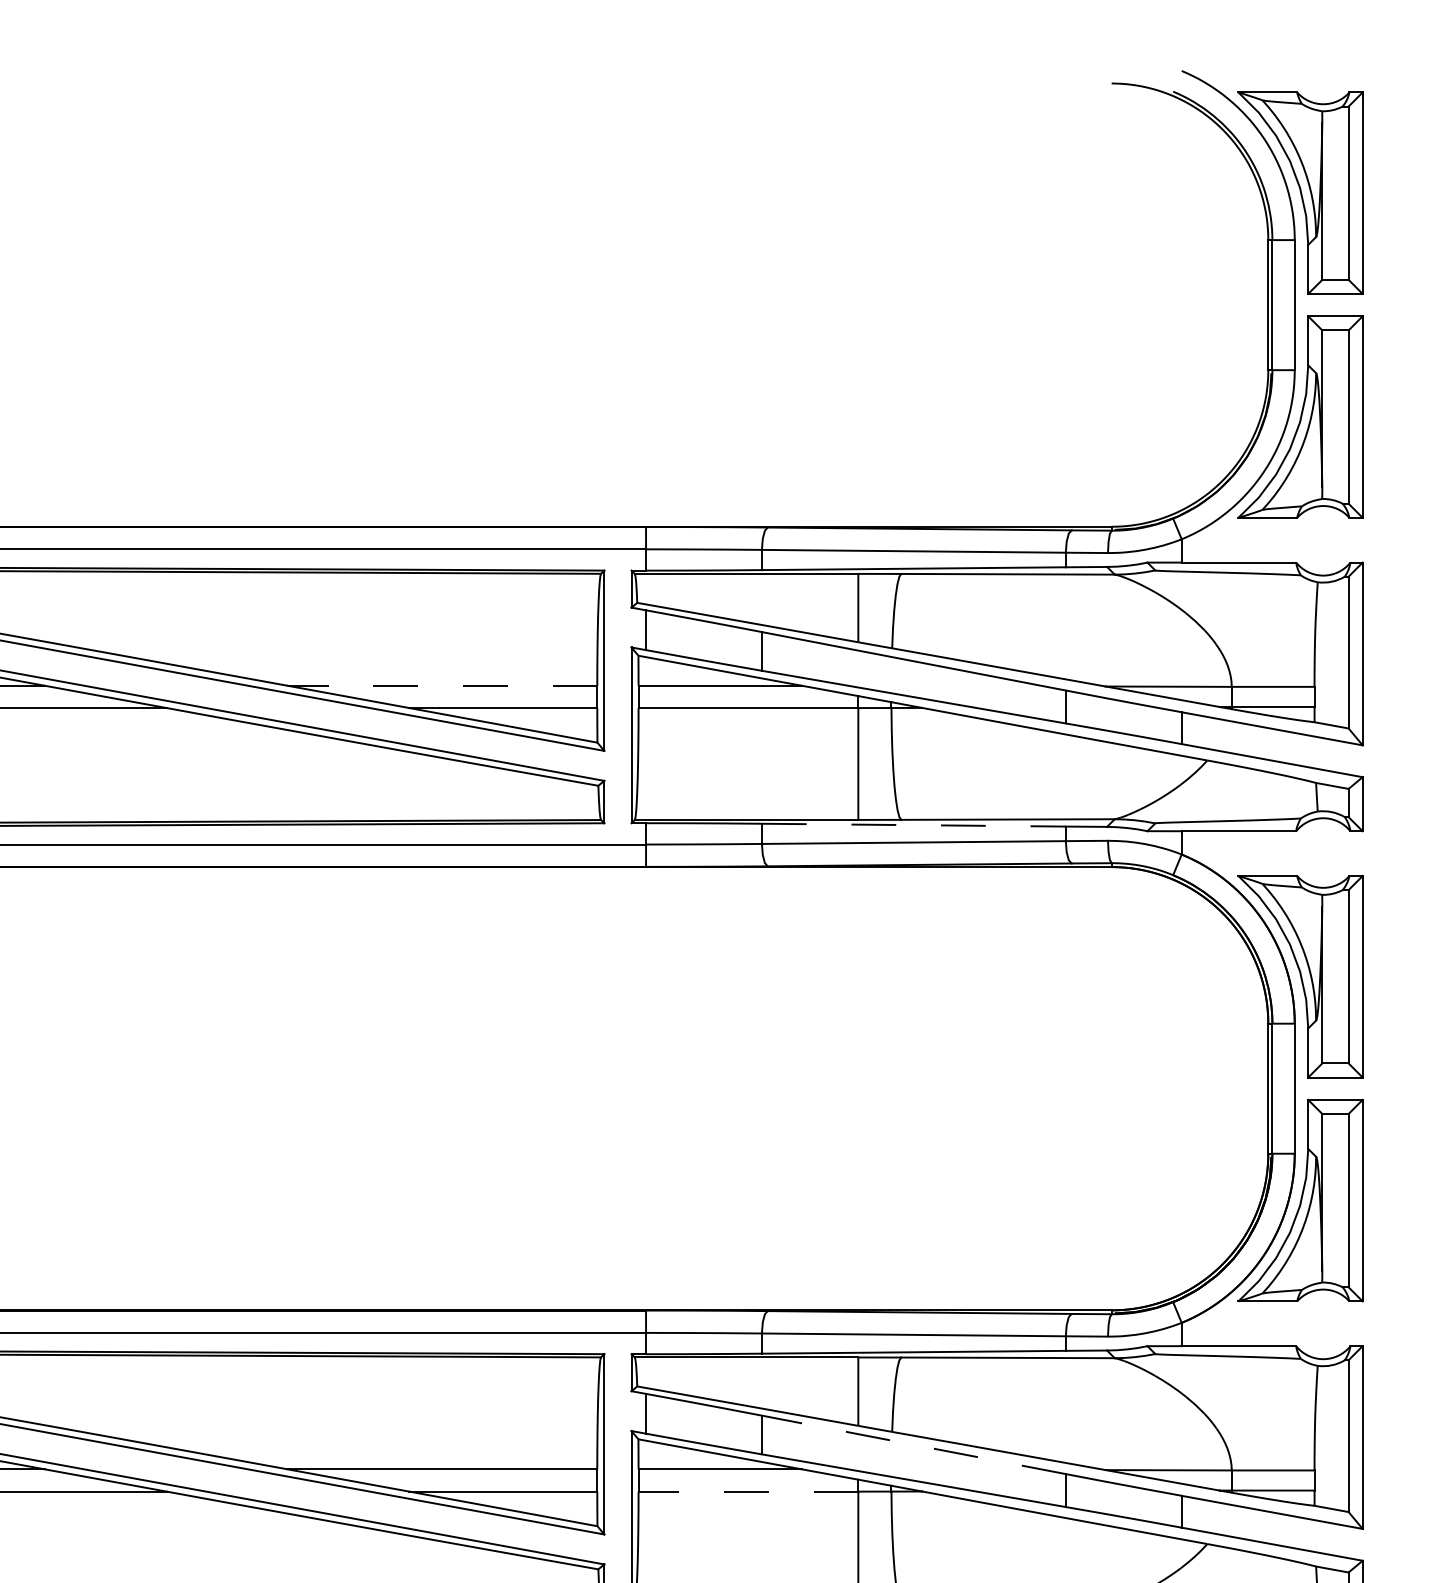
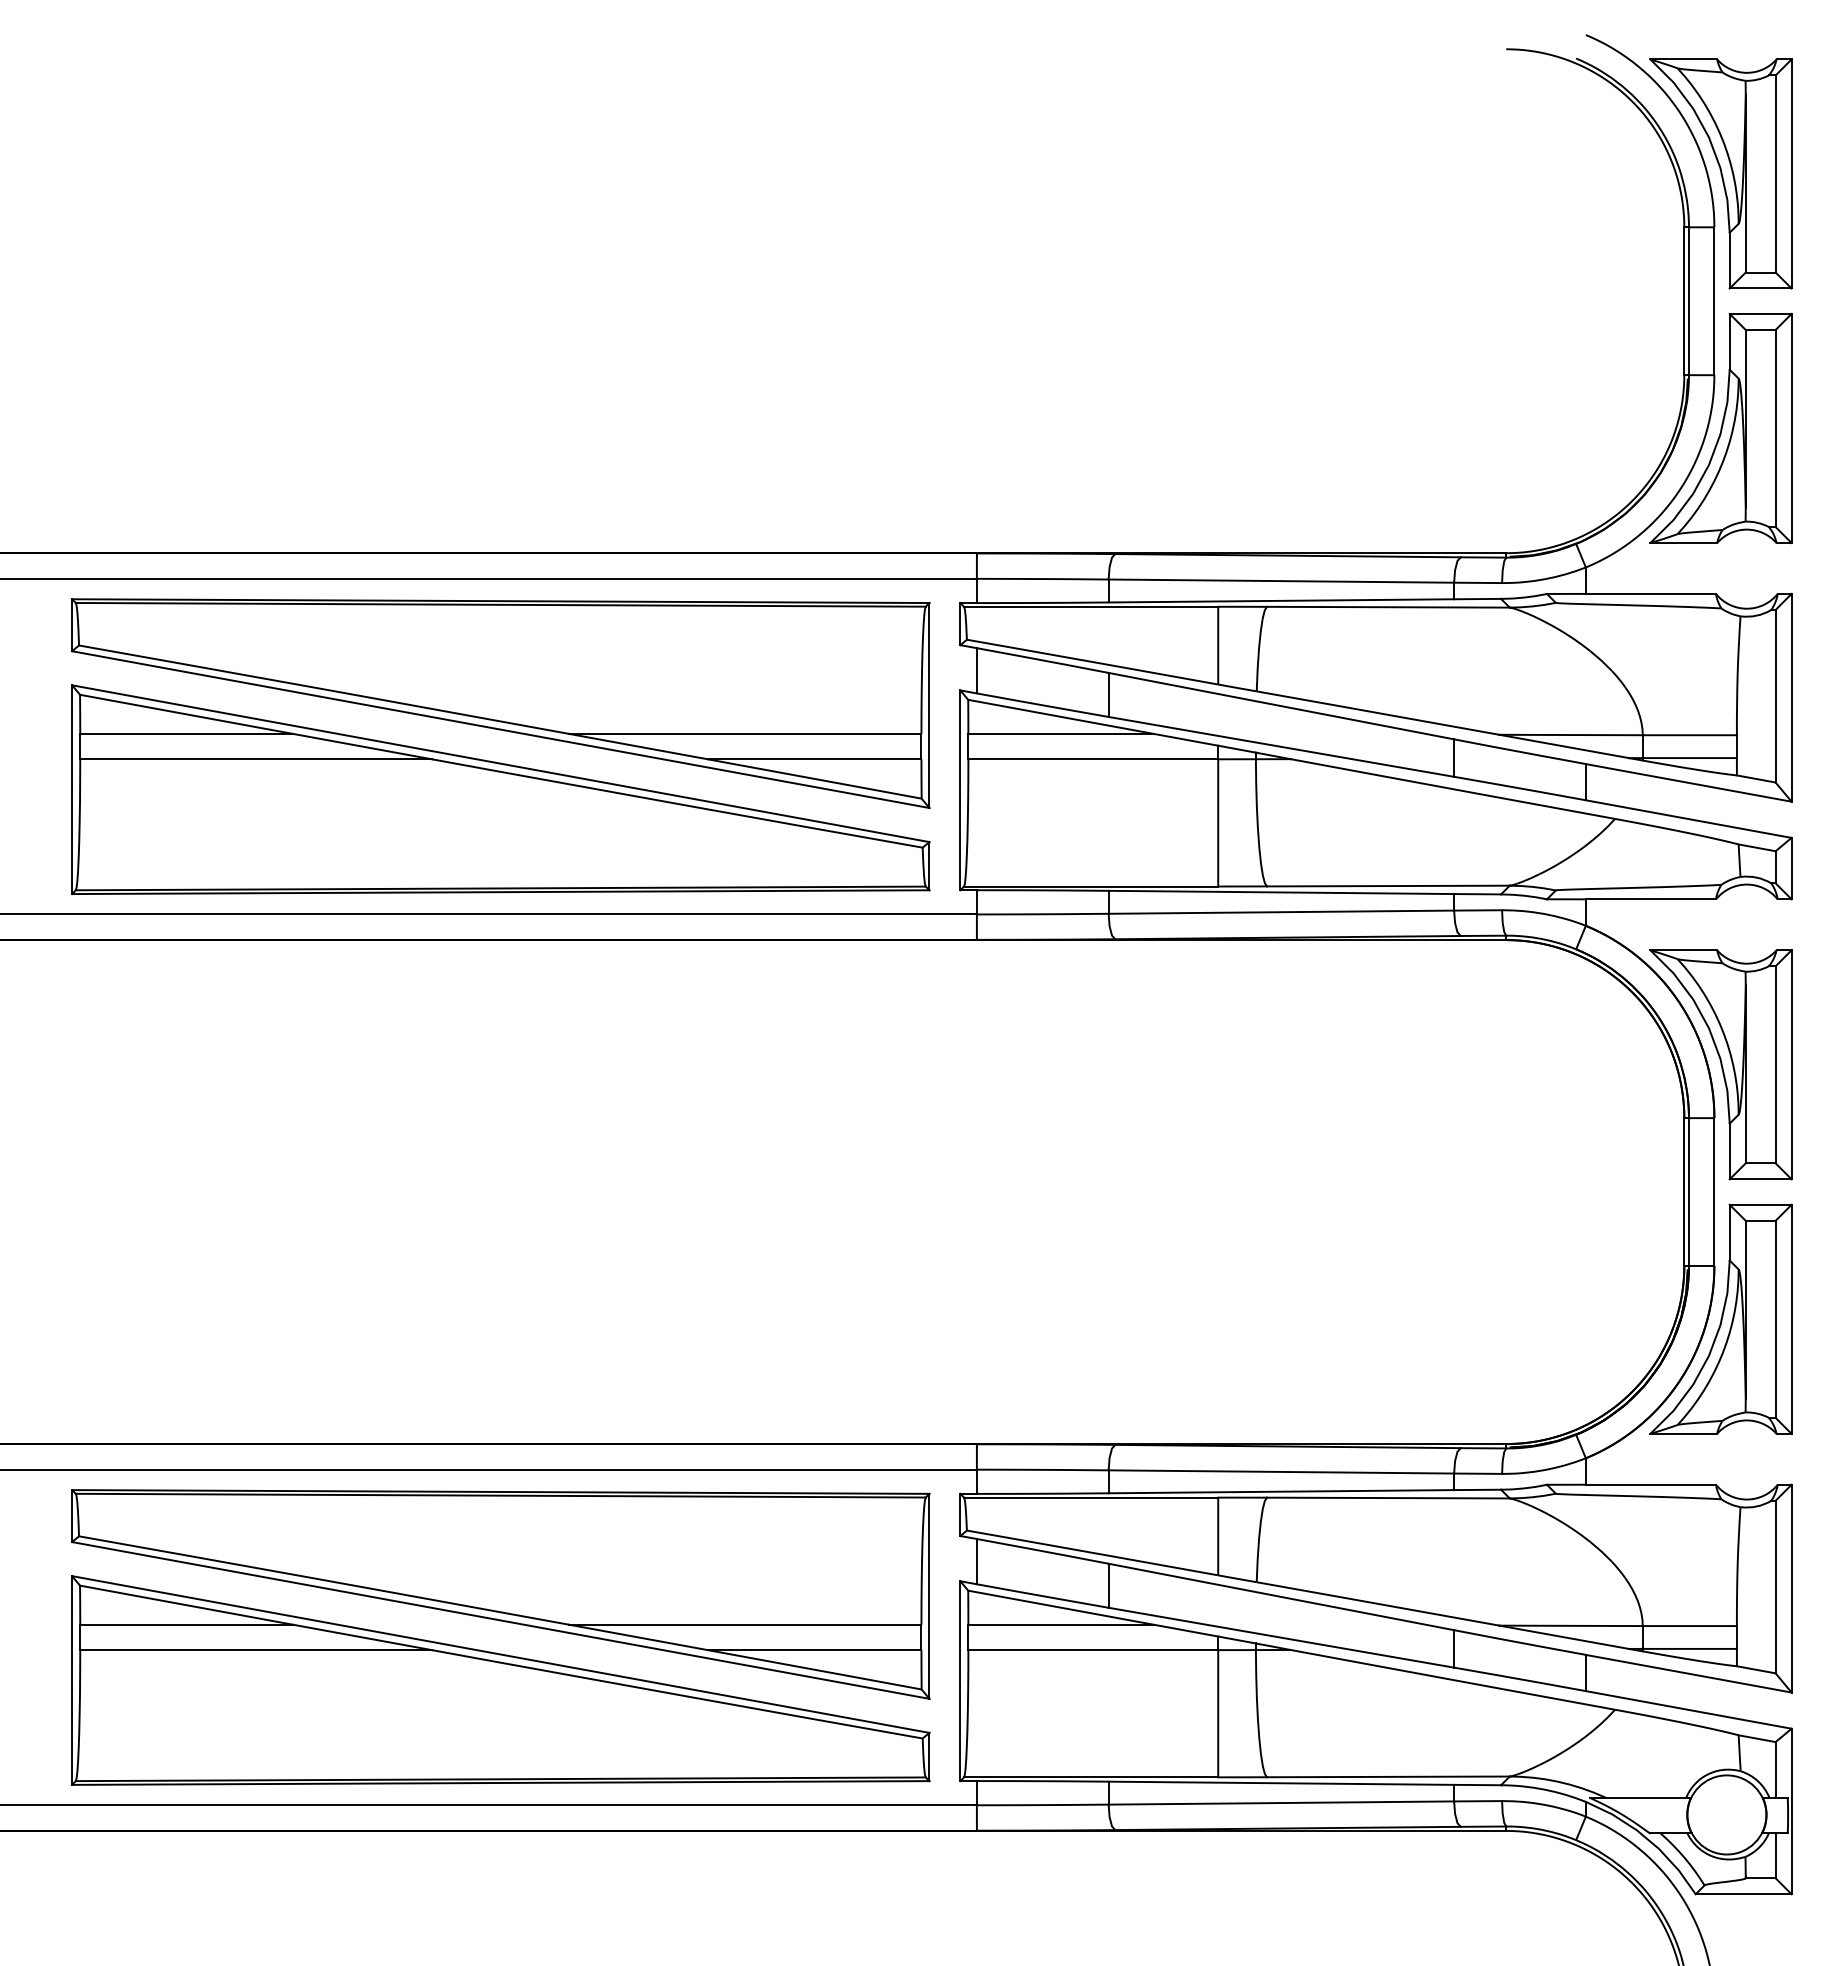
line: (441, 685) -> (744, 733), dashed -> solid
line: (913, 825) -> (1281, 892), dashed -> solid
line: (913, 1444) -> (1281, 1596), dashed -> solid
line: (748, 1491) -> (1093, 1650), dashed -> solid

